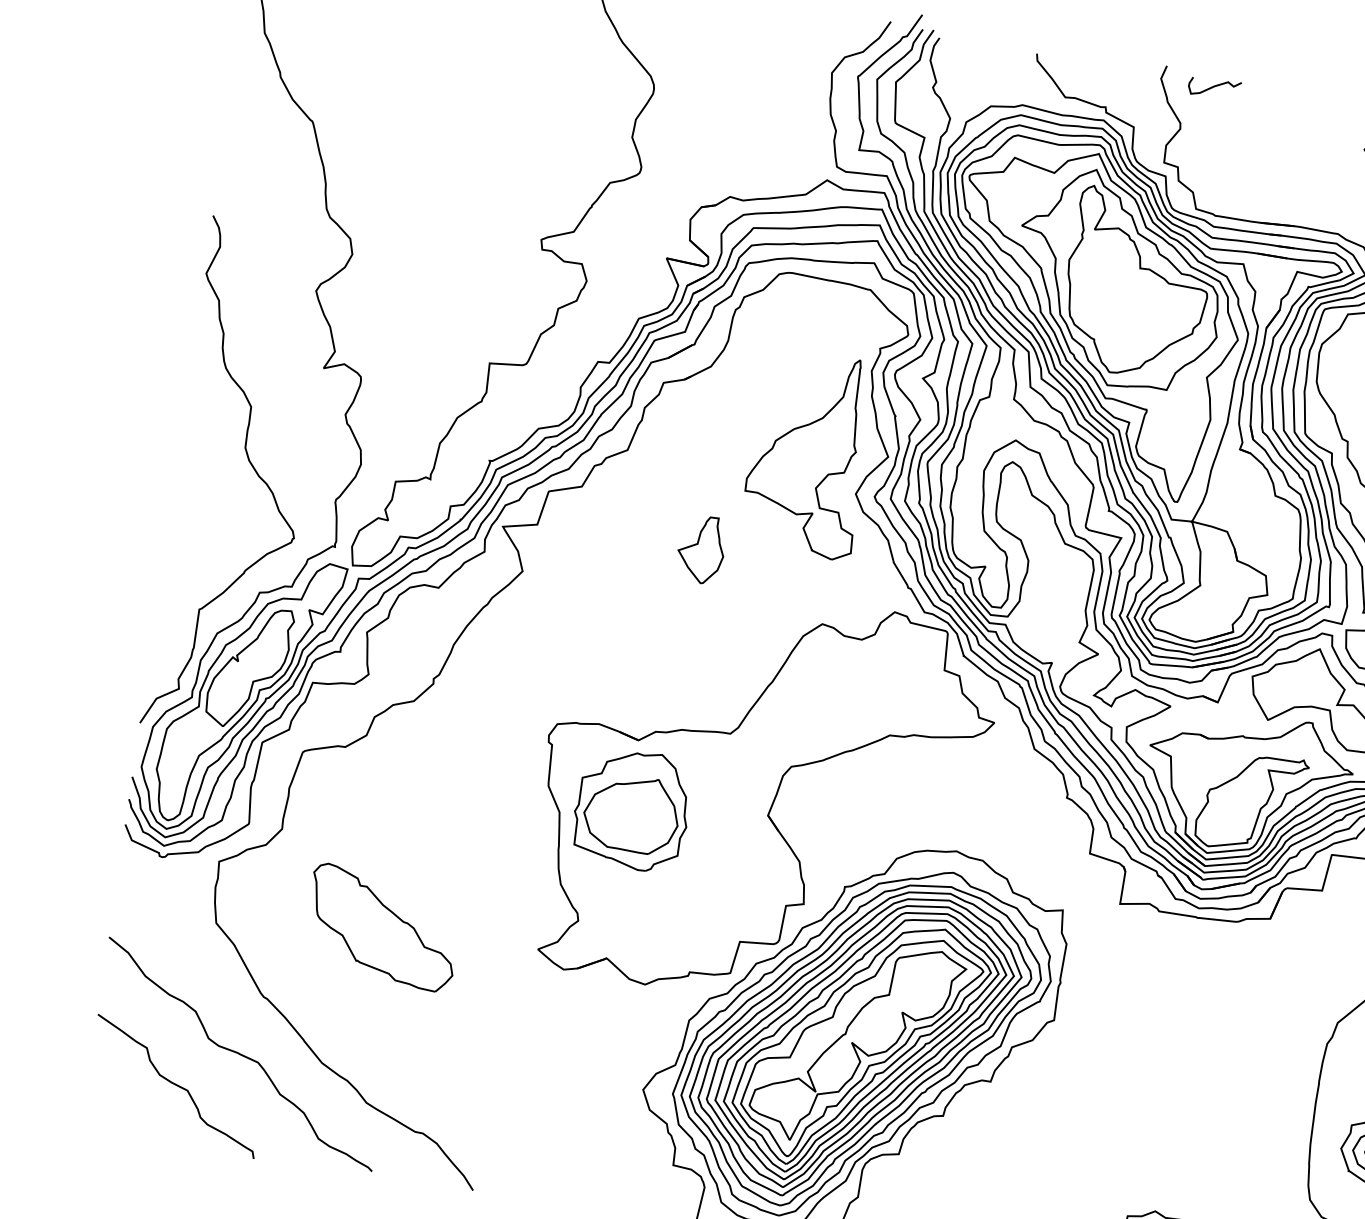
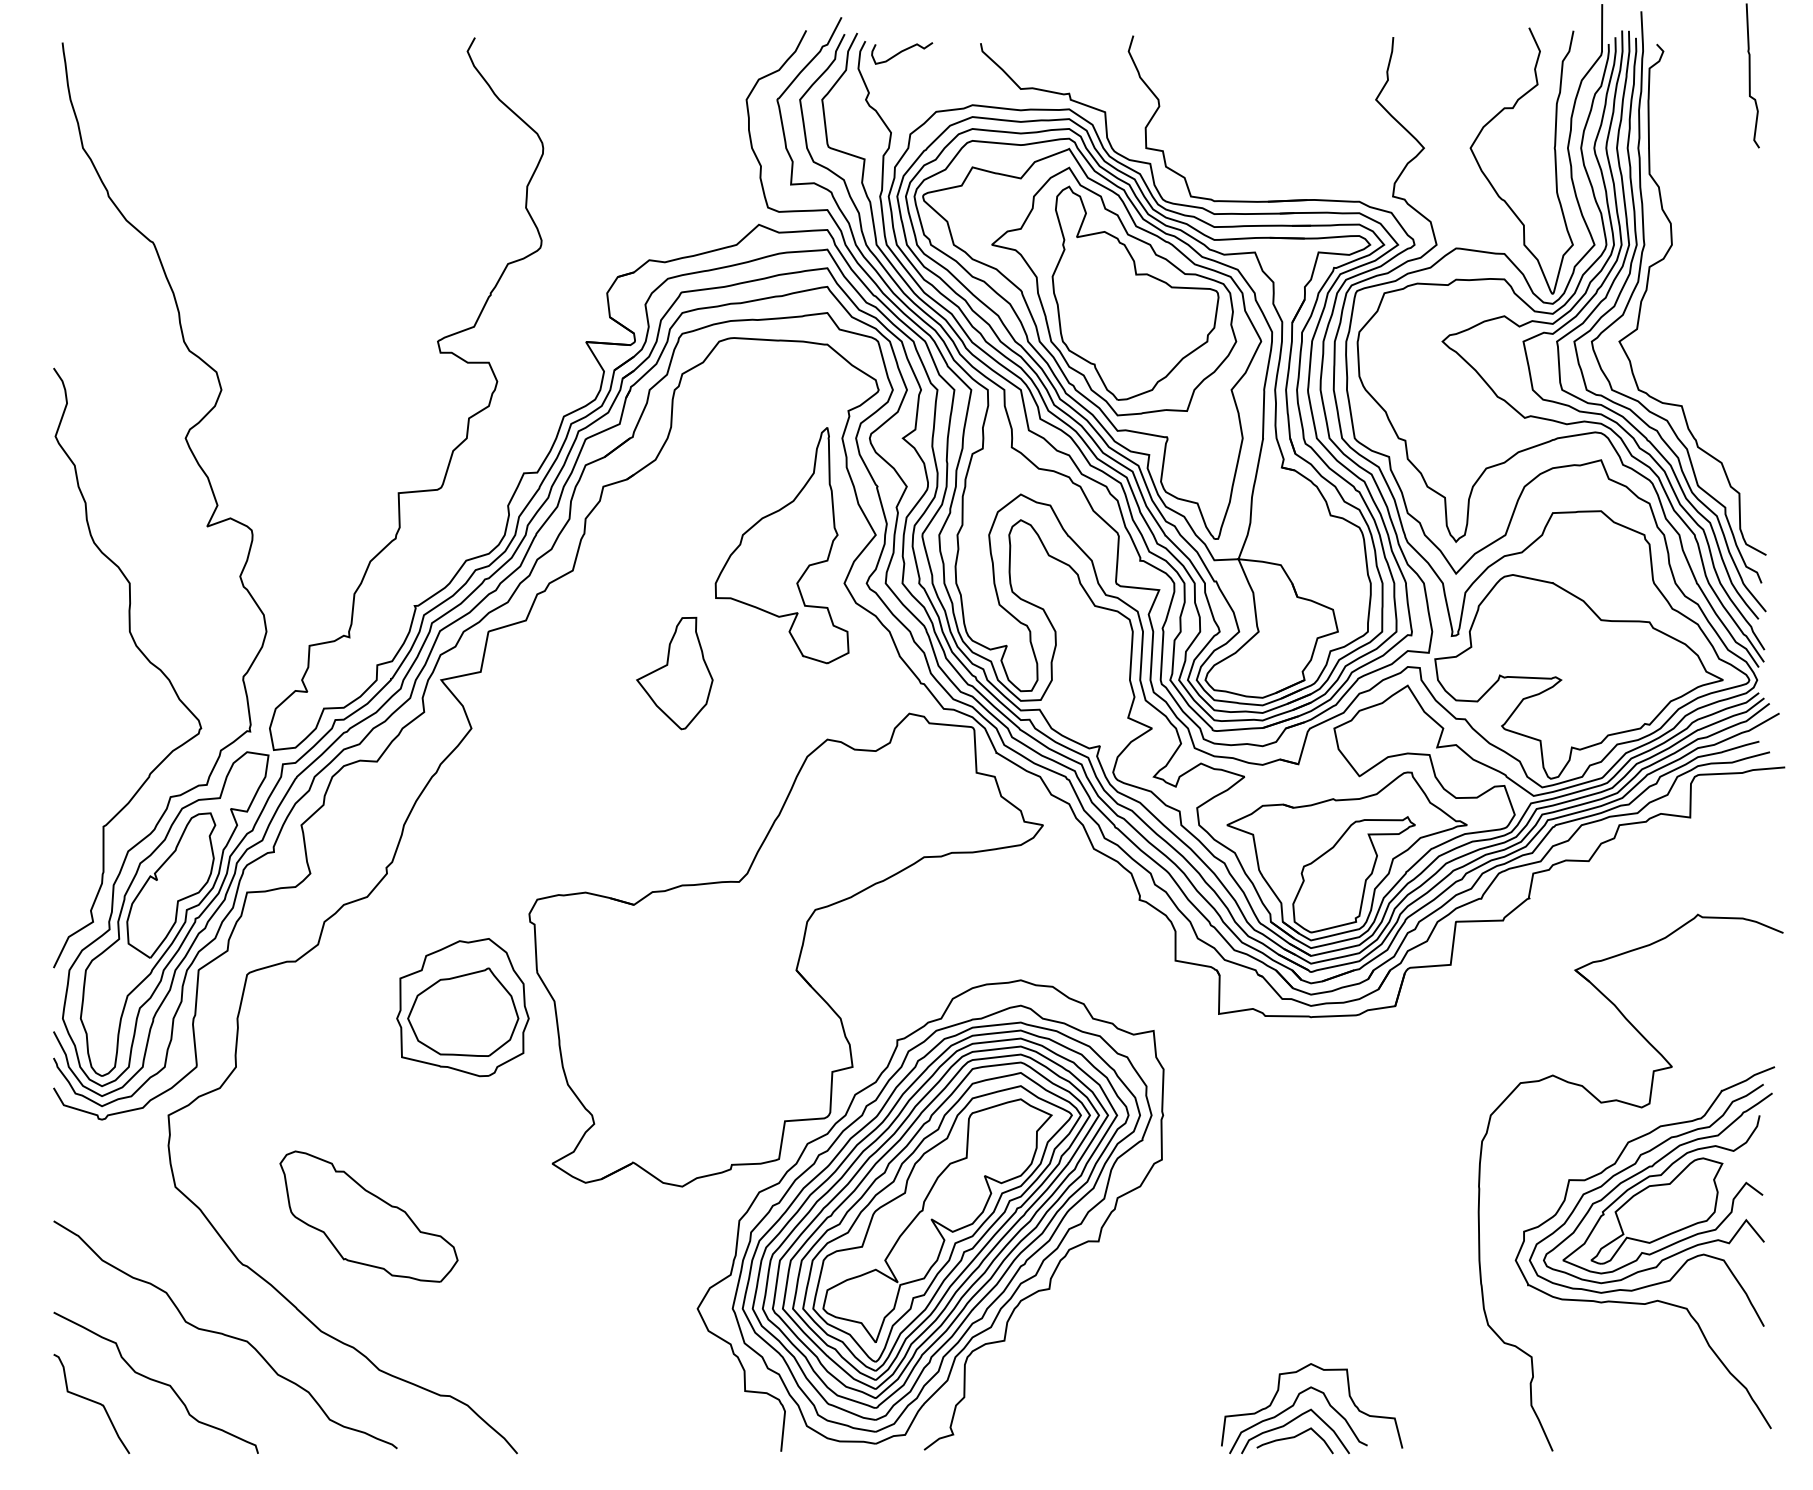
curve: (1214, 87) -> (902, 52), moved
part: (701, 549) -> (674, 673), size x1.43
part: (631, 809) -> (462, 1007), moved
part: (382, 927) -> (368, 1216), moved
curve: (119, 1094) -> (91, 1401), added

